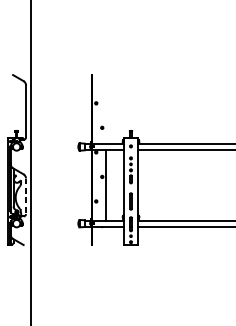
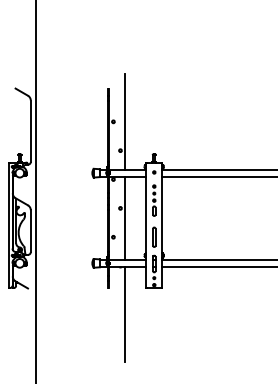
line: (105, 103) -> (124, 121), added
line: (25, 196) -> (30, 231), dashed -> solid
line: (105, 267) -> (124, 314), added

